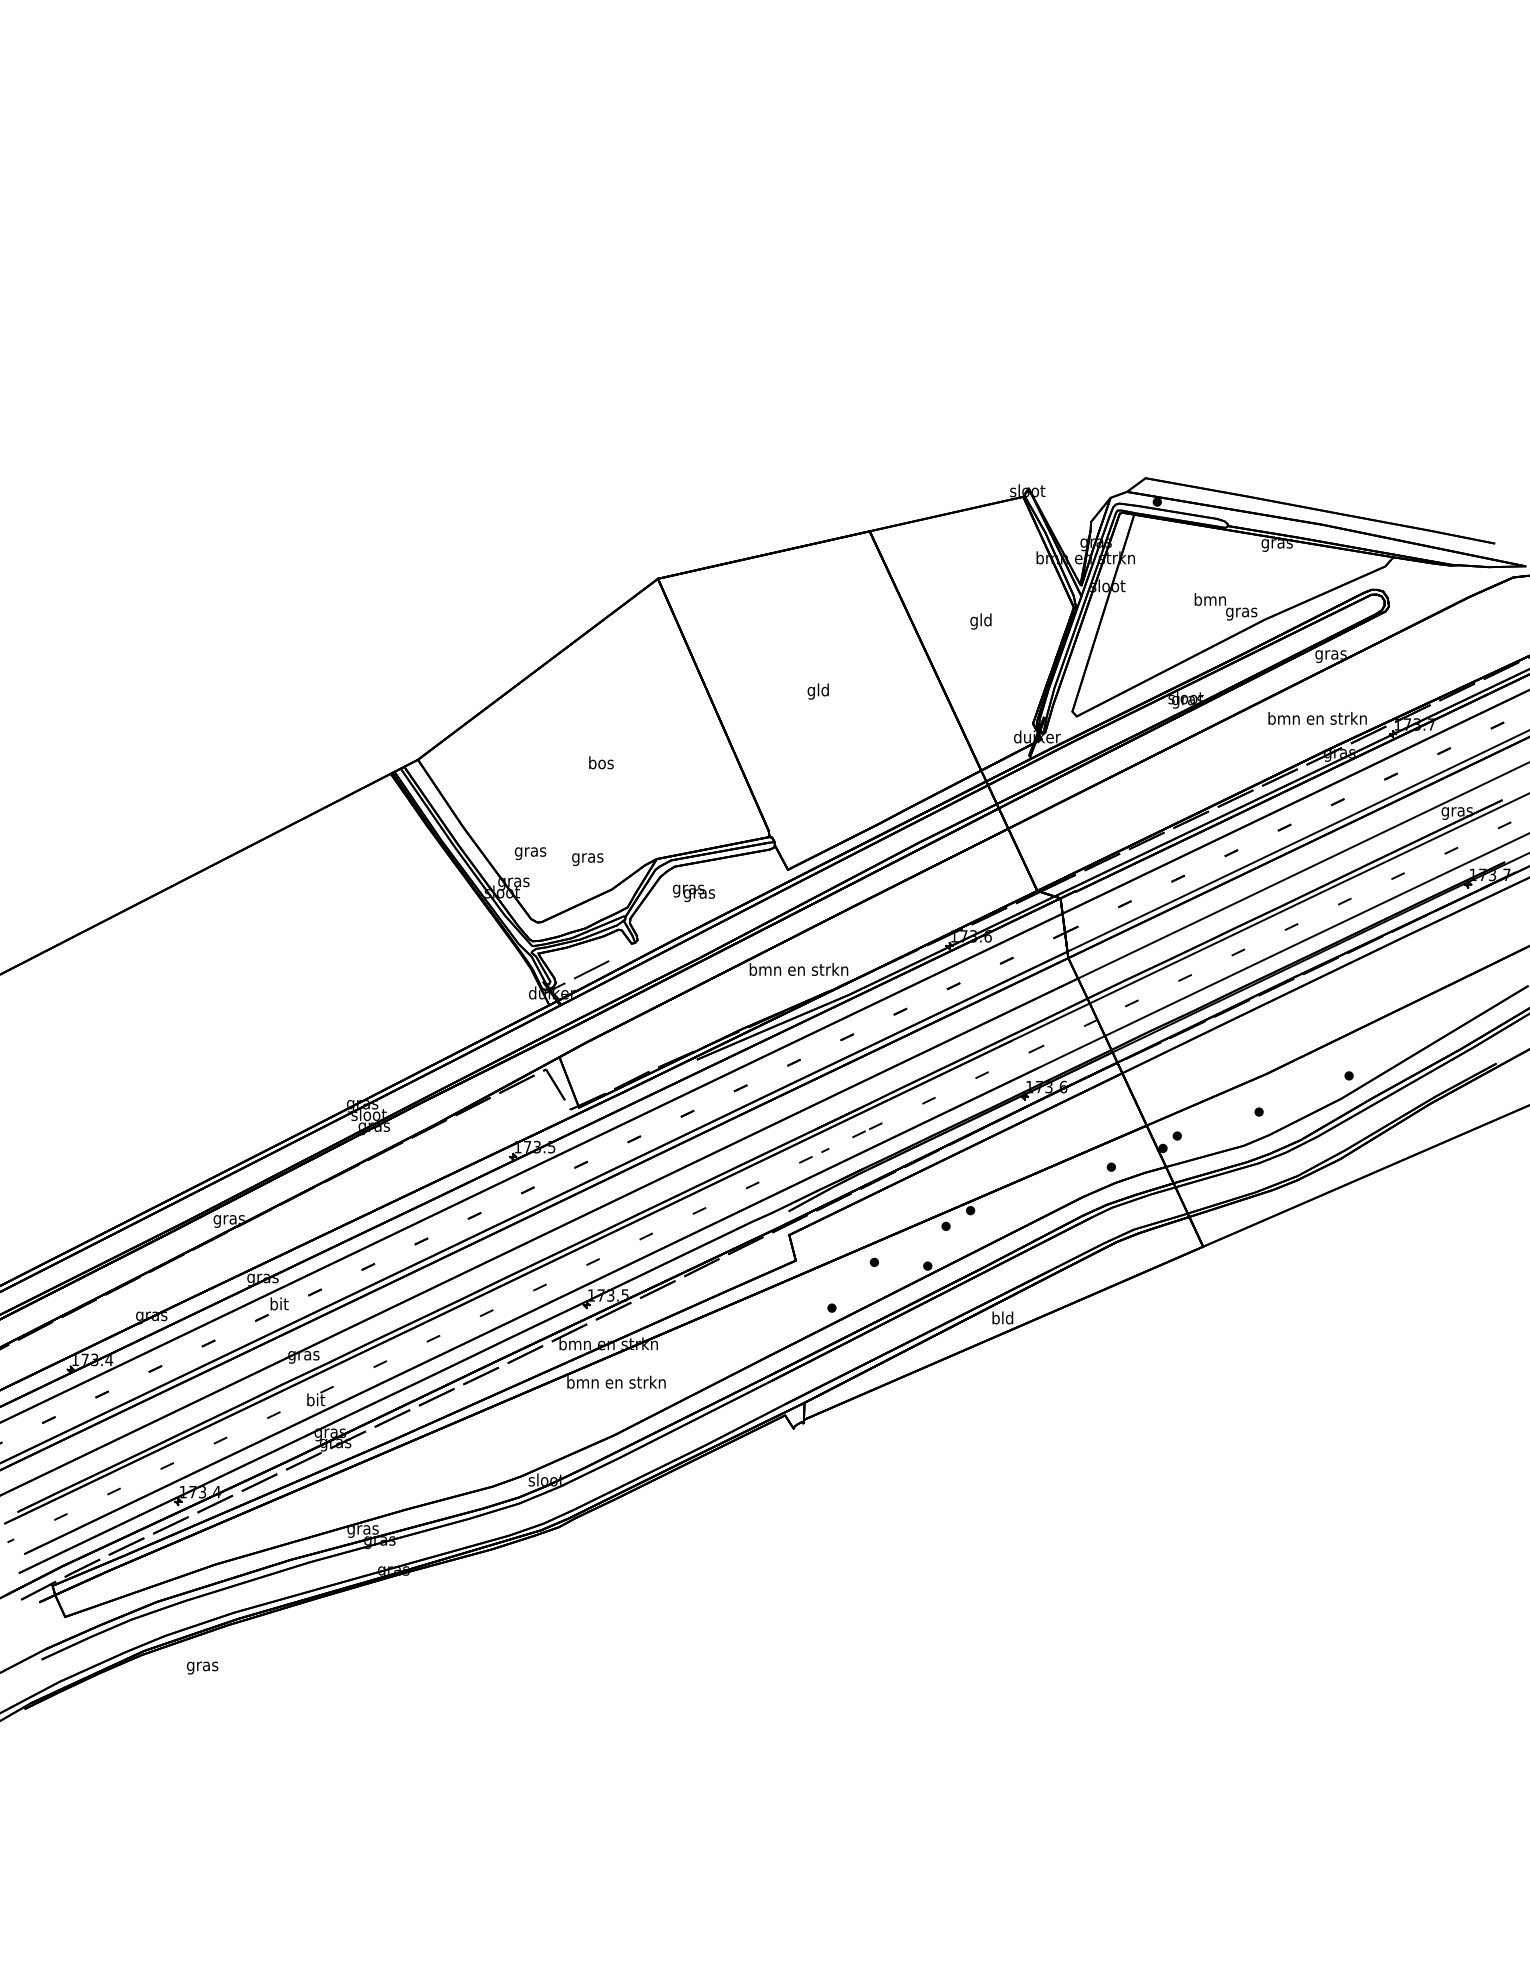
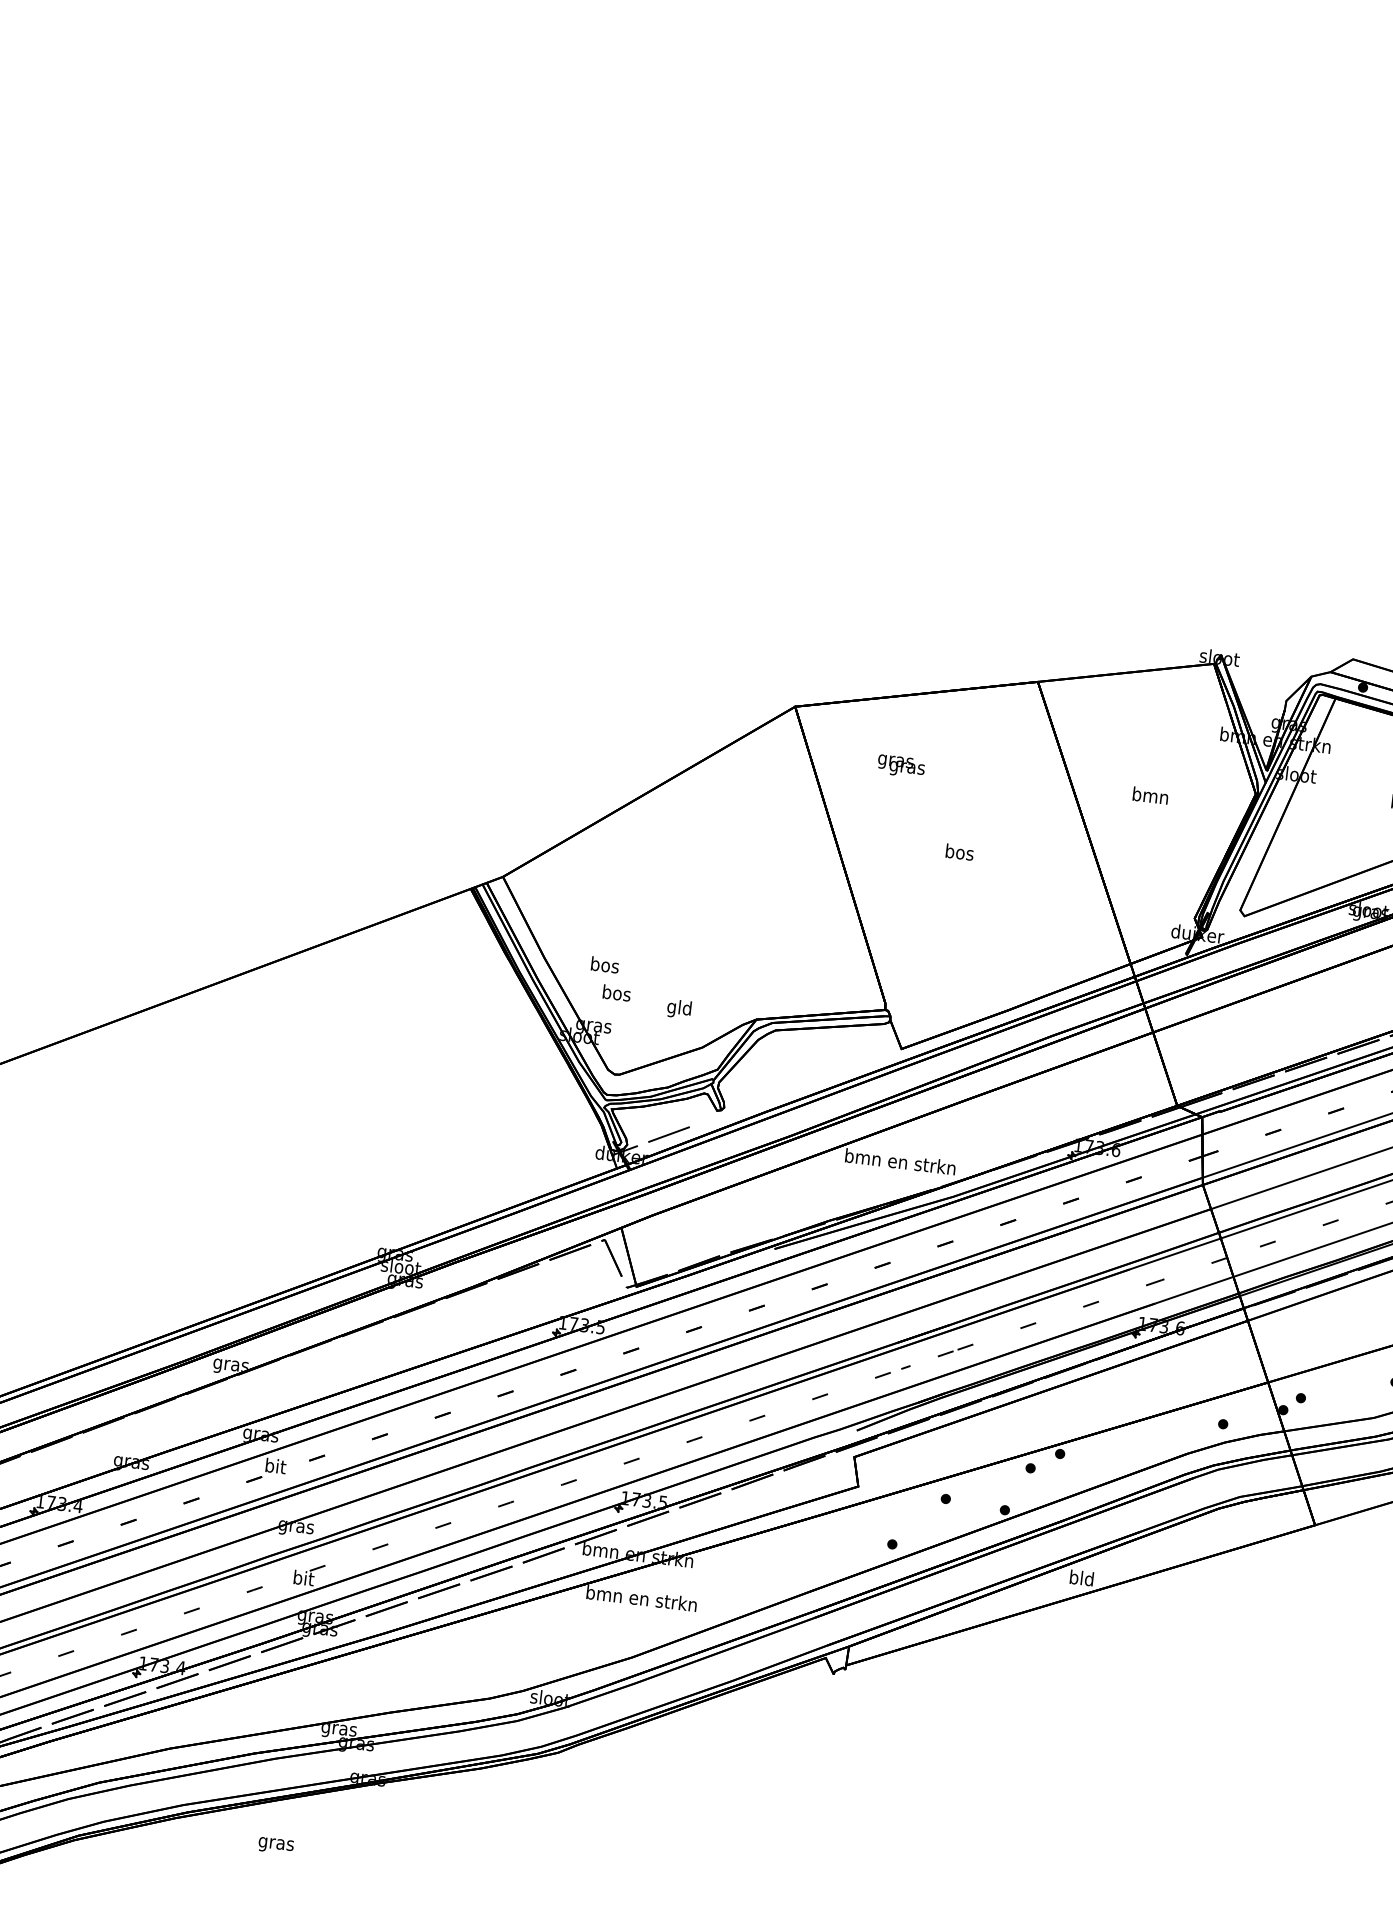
text: (980, 621) -> (1149, 797), gld -> bmn
text: (818, 691) -> (959, 853), gld -> bos
text: (601, 762) -> (605, 964), moved
text: (530, 851) -> (616, 994), gras -> bos
text: (587, 857) -> (679, 1008), gras -> gld
text: (693, 893) -> (900, 766), moved
text: (202, 1667) -> (276, 1845), moved

